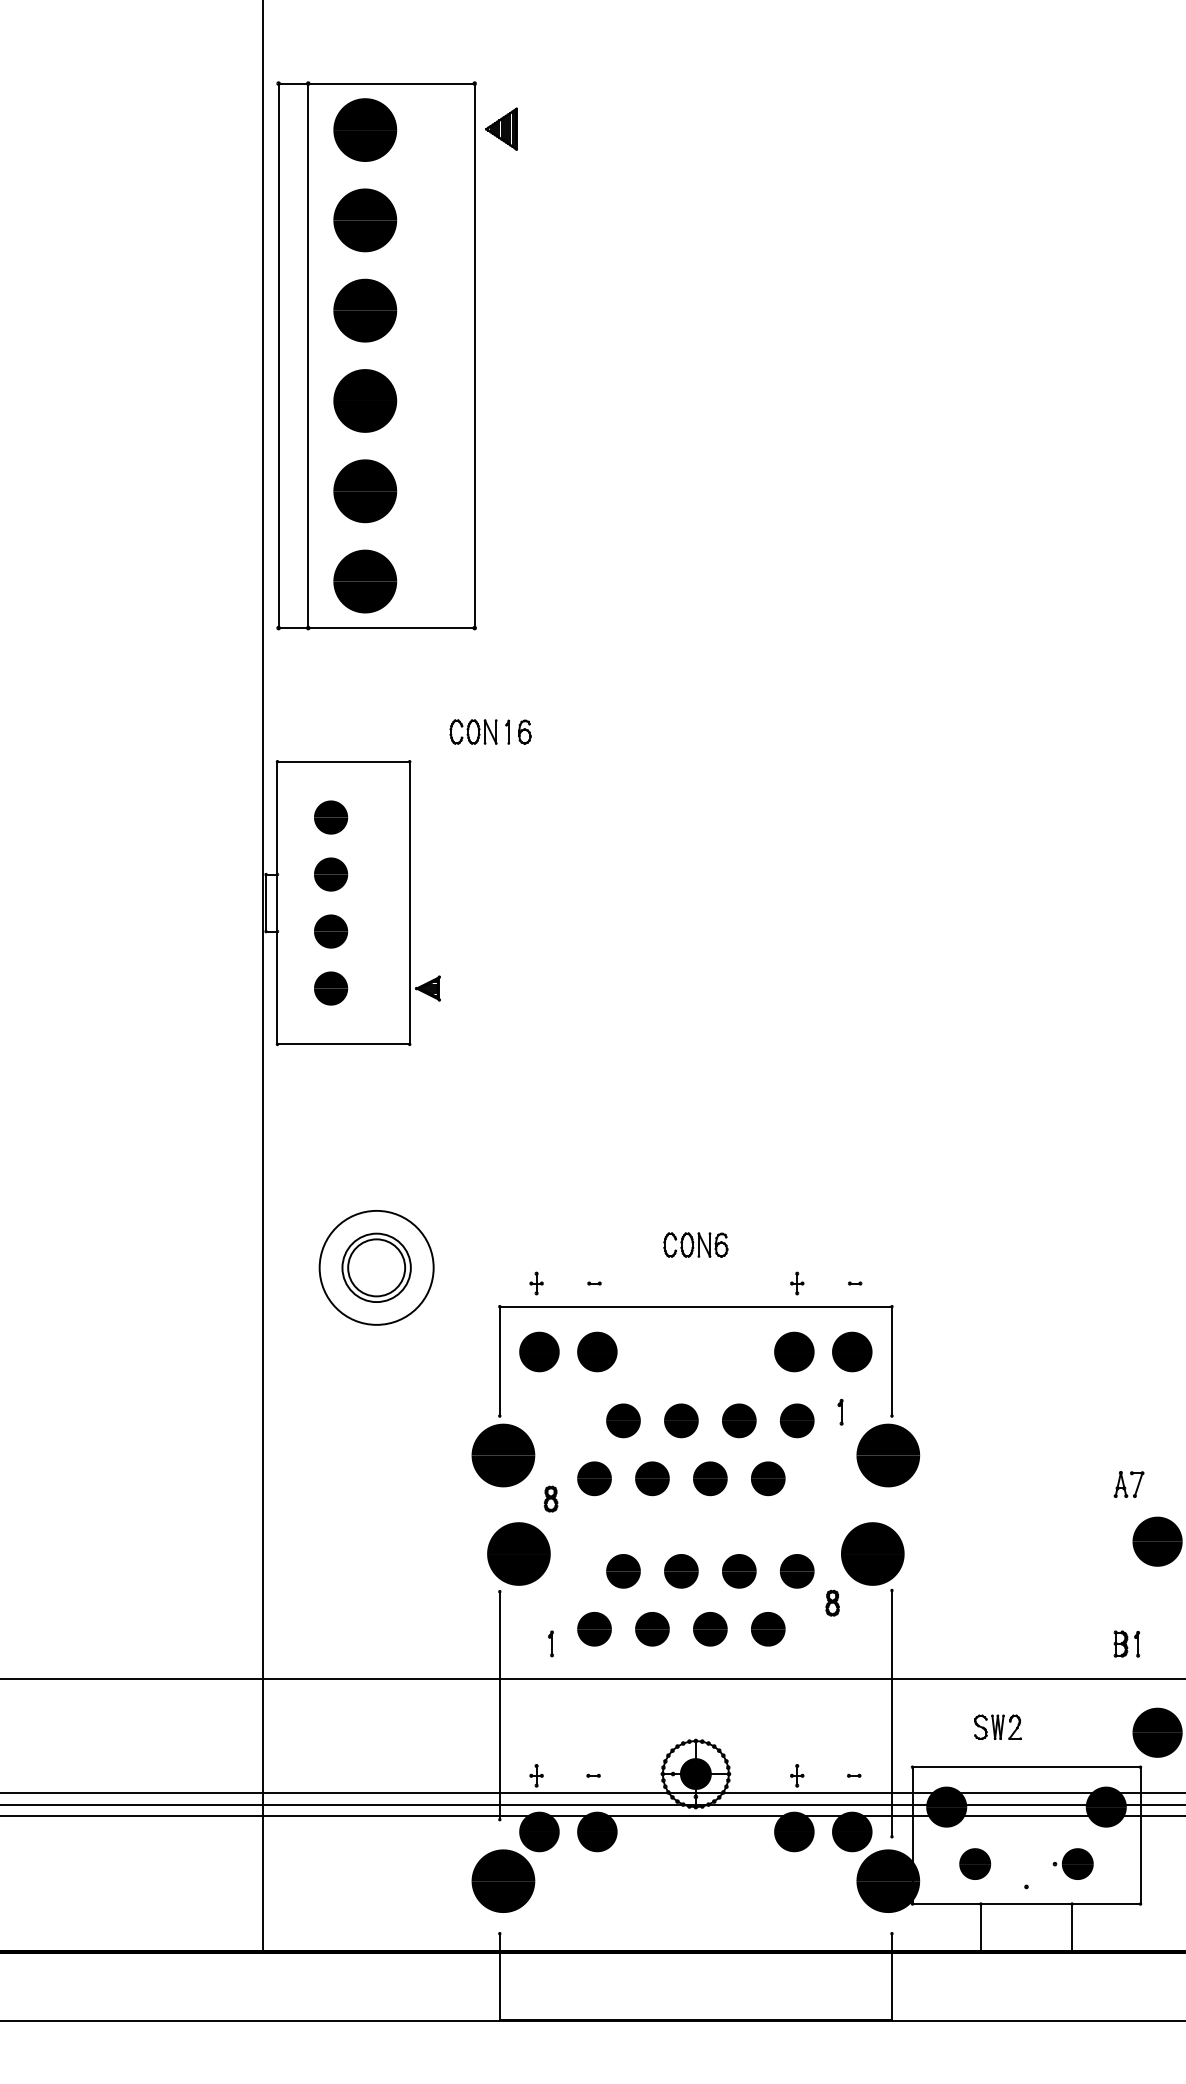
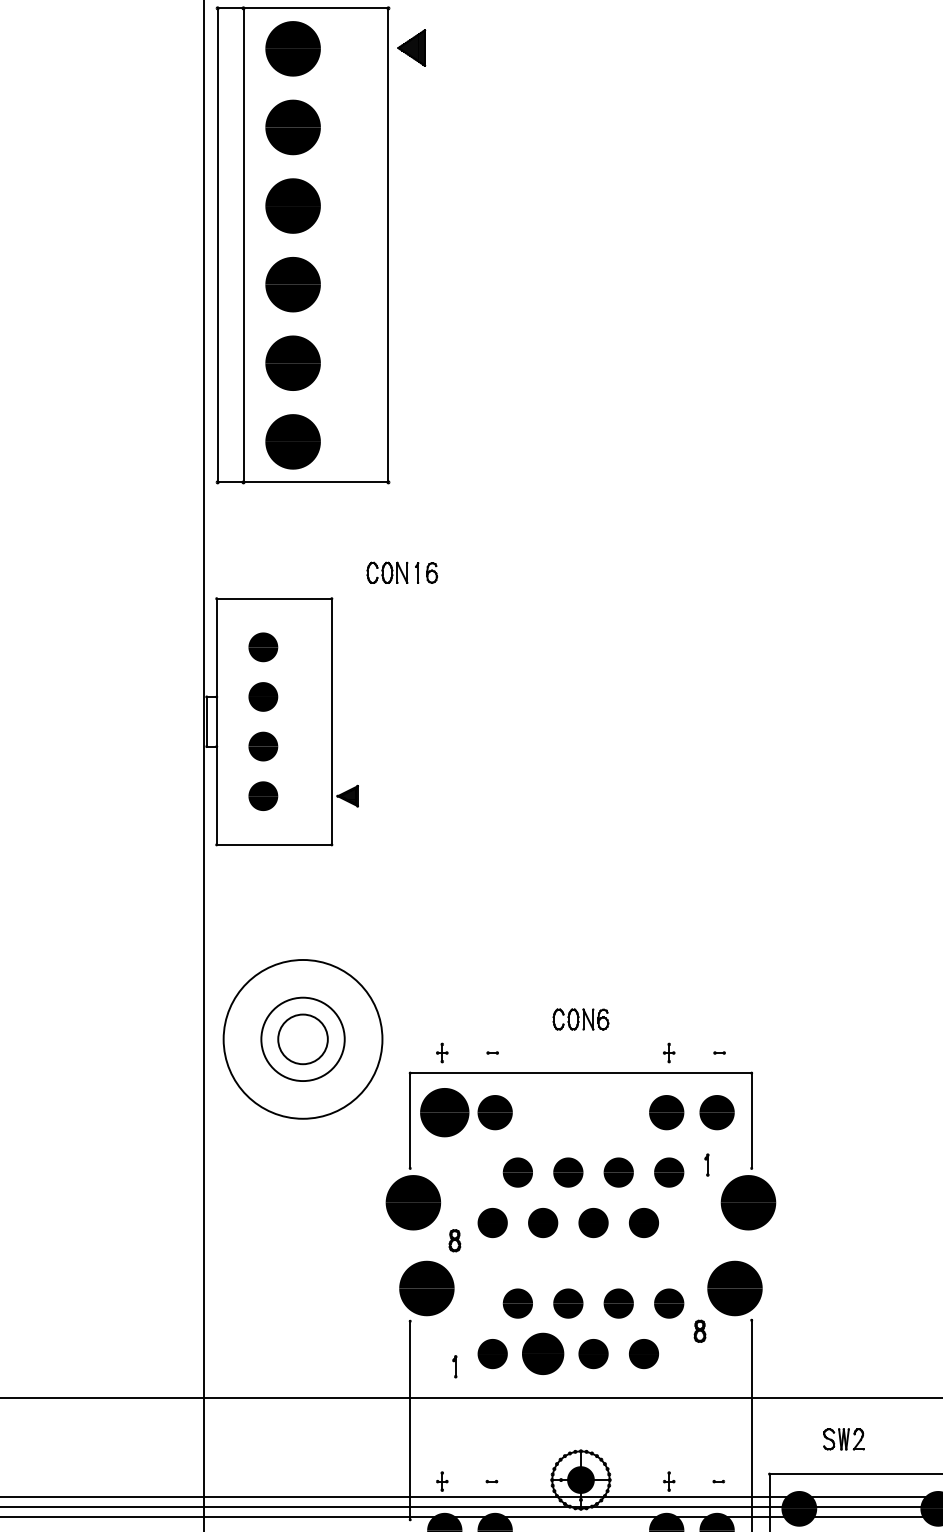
circle: (376, 1267) -> (302, 1039), size x1.4
circle: (376, 1267) -> (302, 1039), size x1.6
part: (539, 1351) -> (444, 1112), size x1.4
part: (652, 1629) -> (543, 1354), size x1.4

